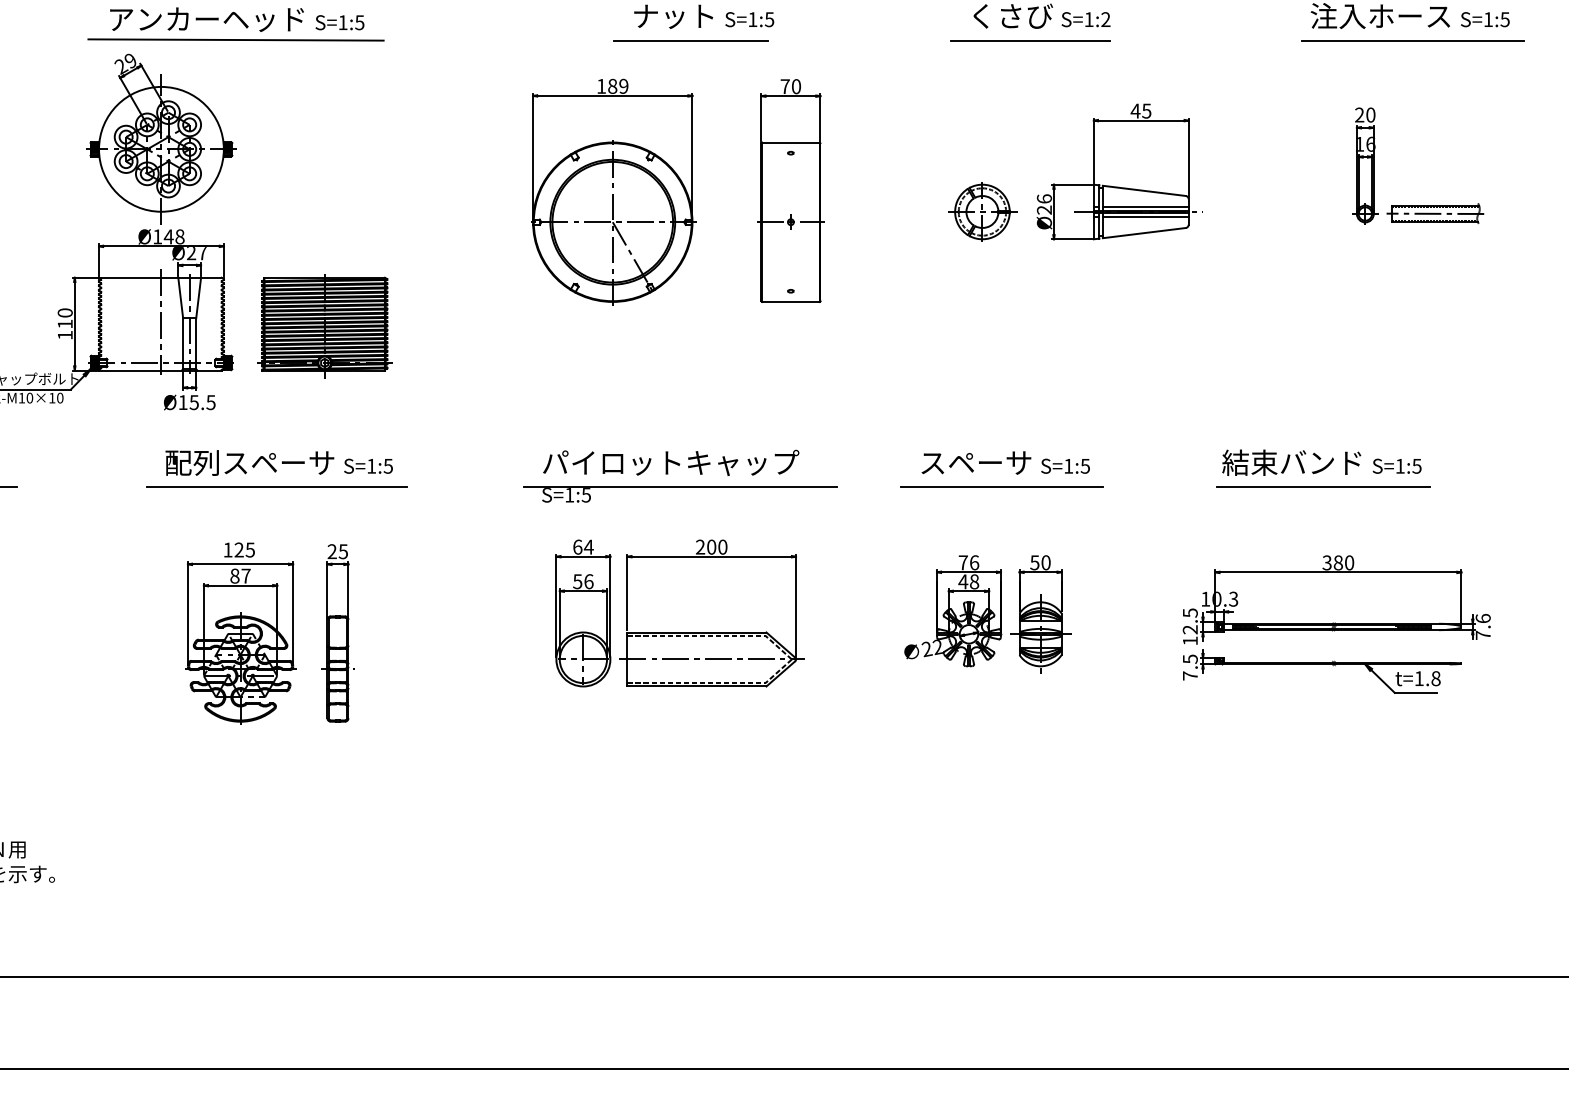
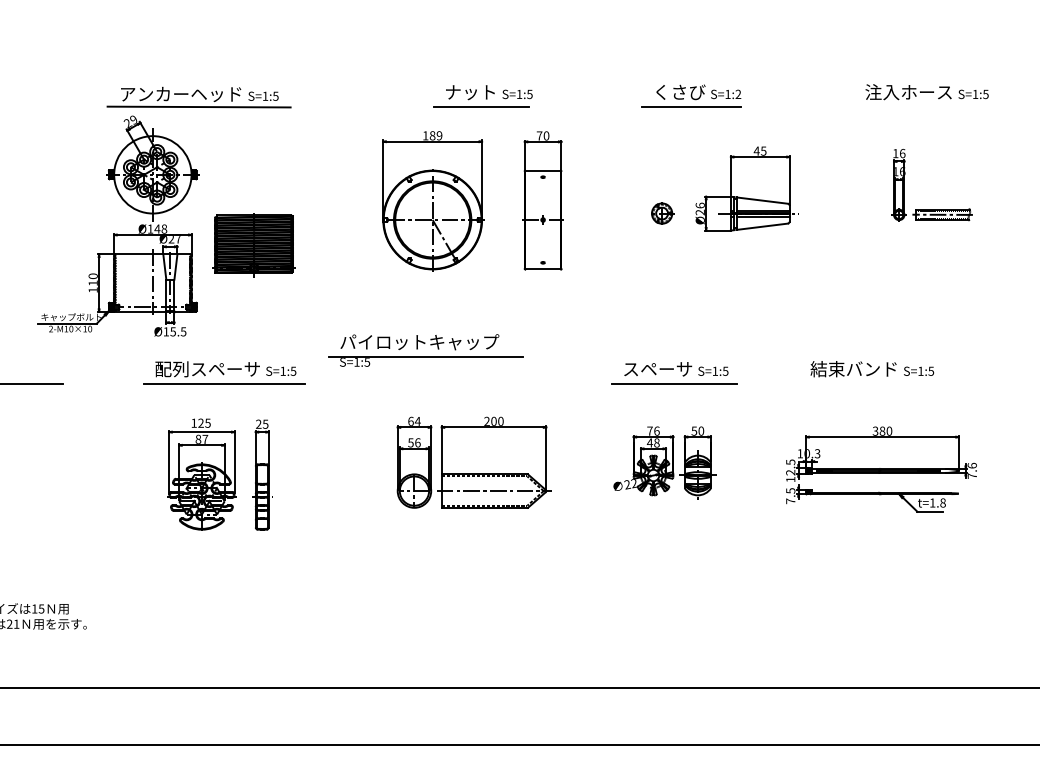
line: (1412, 40) -> (928, 107), removed
text: (1365, 113) -> (899, 152), 20 -> 16
part: (983, 211) -> (662, 213), size x0.6
part: (323, 326) -> (253, 245), moved
part: (680, 476) -> (425, 350), moved
line: (1323, 487) -> (873, 384), removed

